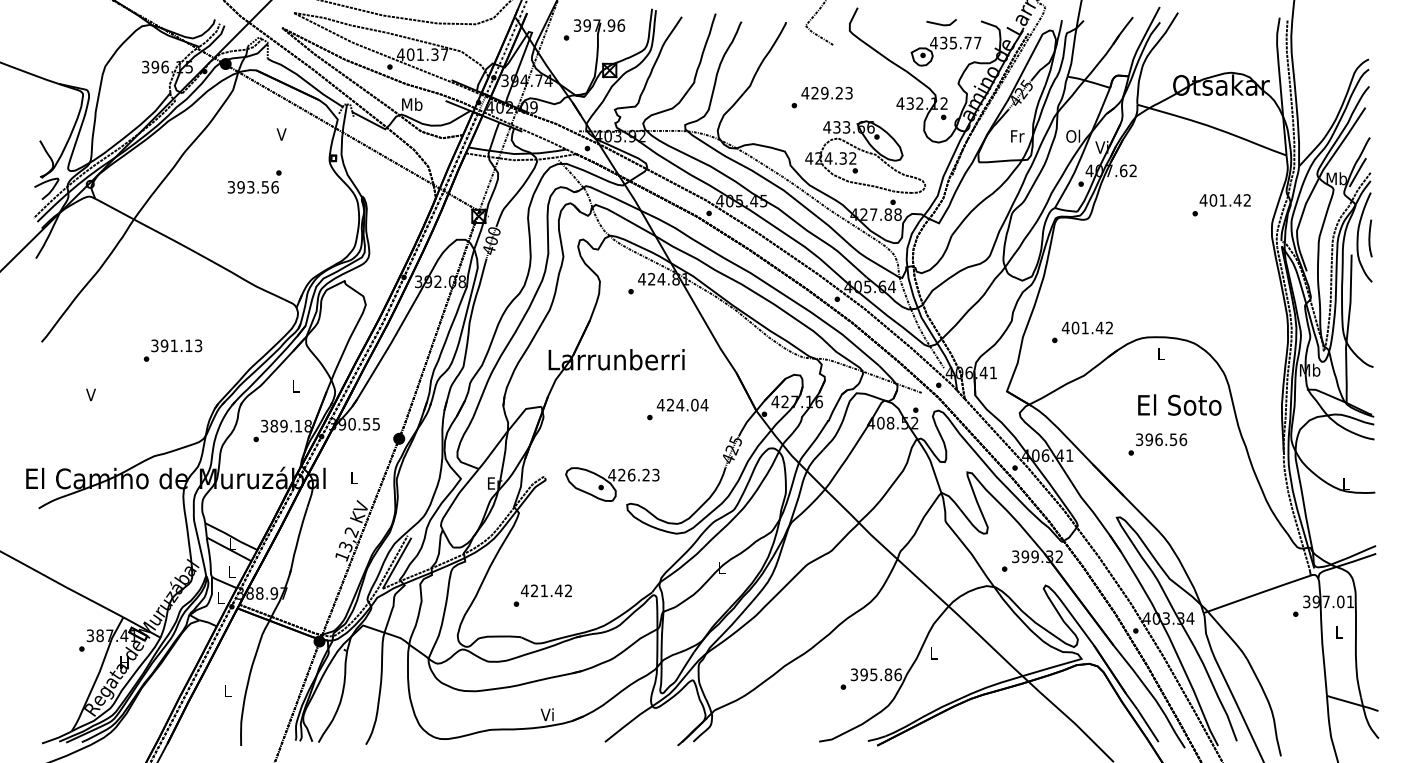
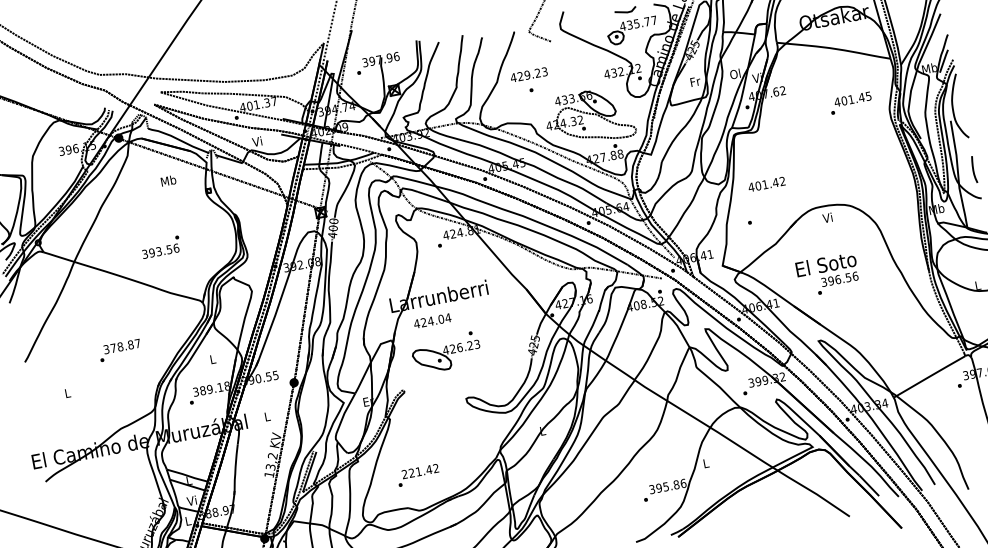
text: (826, 92) -> (528, 74), moved
text: (412, 104) -> (258, 141), Mb -> Vi
text: (281, 133) -> (168, 180), V -> Mb
text: (254, 181) -> (160, 246), moved
text: (1246, 200) -> (868, 96), 401.42 -> 401.45
curve: (1370, 238) -> (974, 169), moved
text: (1086, 327) -> (766, 184), moved
text: (181, 345) -> (125, 345), 391.13 -> 378.87
text: (1160, 353) -> (827, 217), L -> Vi
text: (90, 394) -> (67, 393), V -> L
text: (682, 404) -> (432, 320), moved
text: (1179, 404) -> (825, 264), moved
part: (612, 484) -> (447, 356), moved
text: (230, 571) -> (191, 500), L -> Vi
text: (524, 590) -> (404, 474), 421.42 -> 221.42

